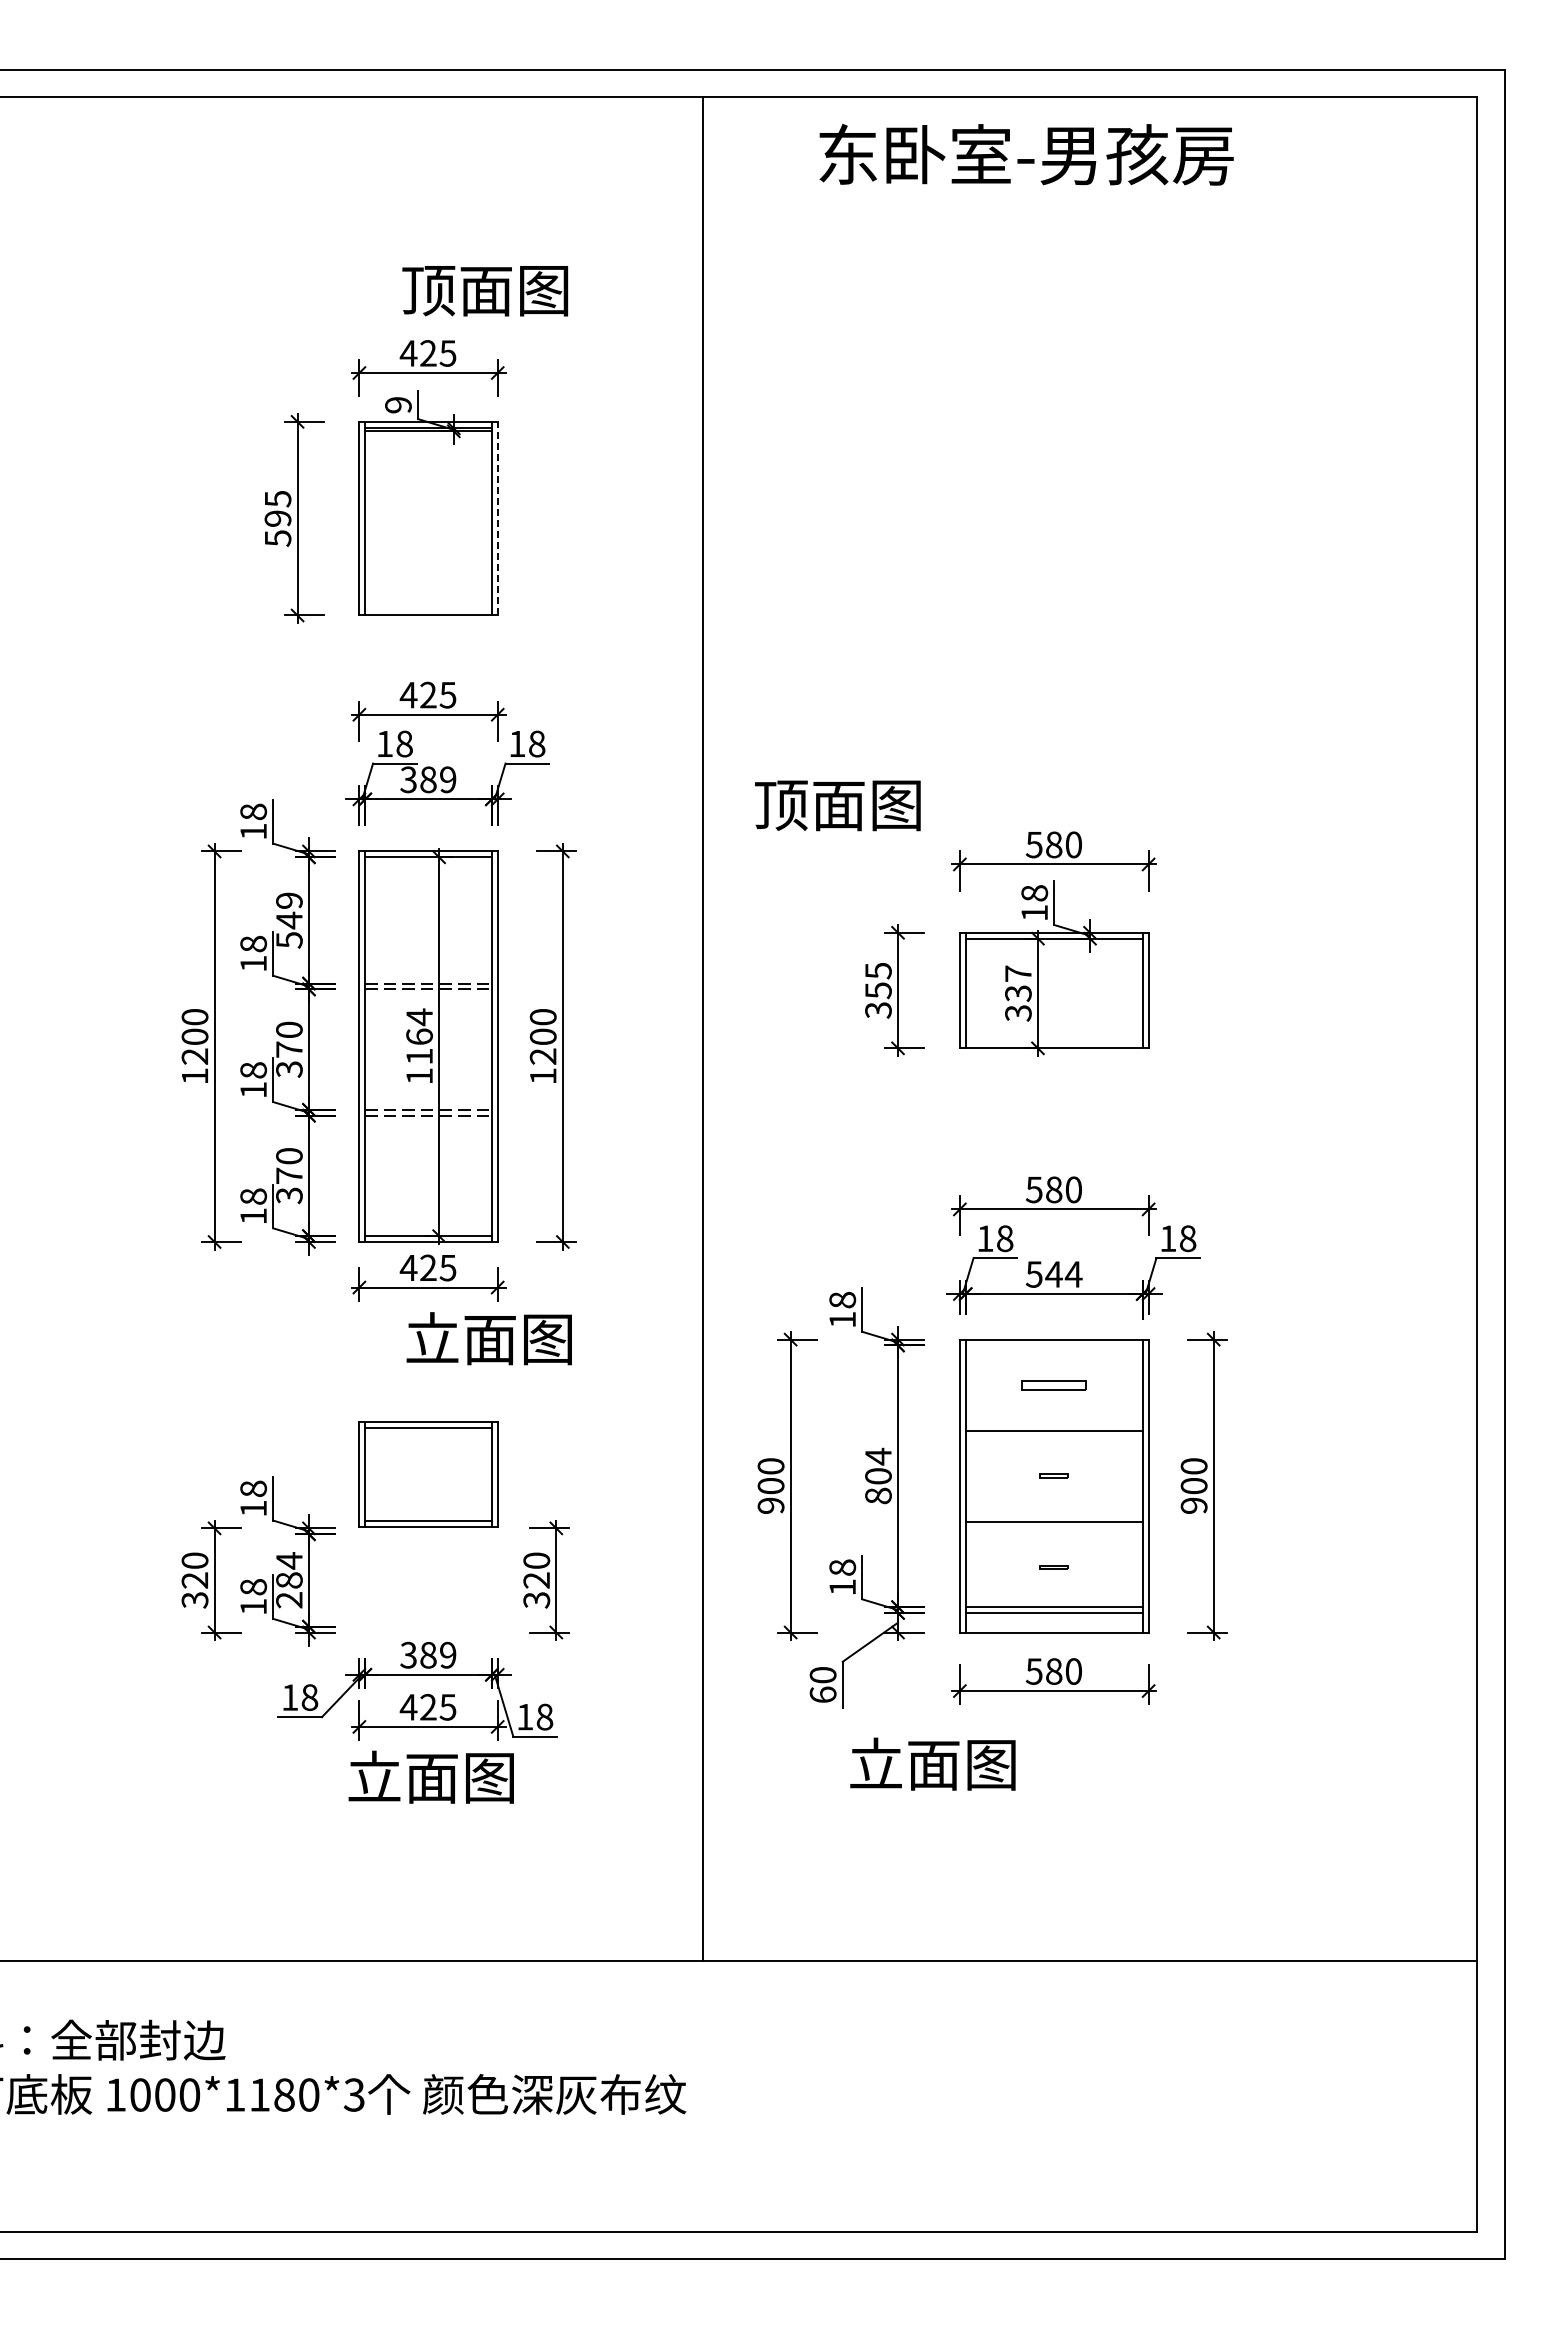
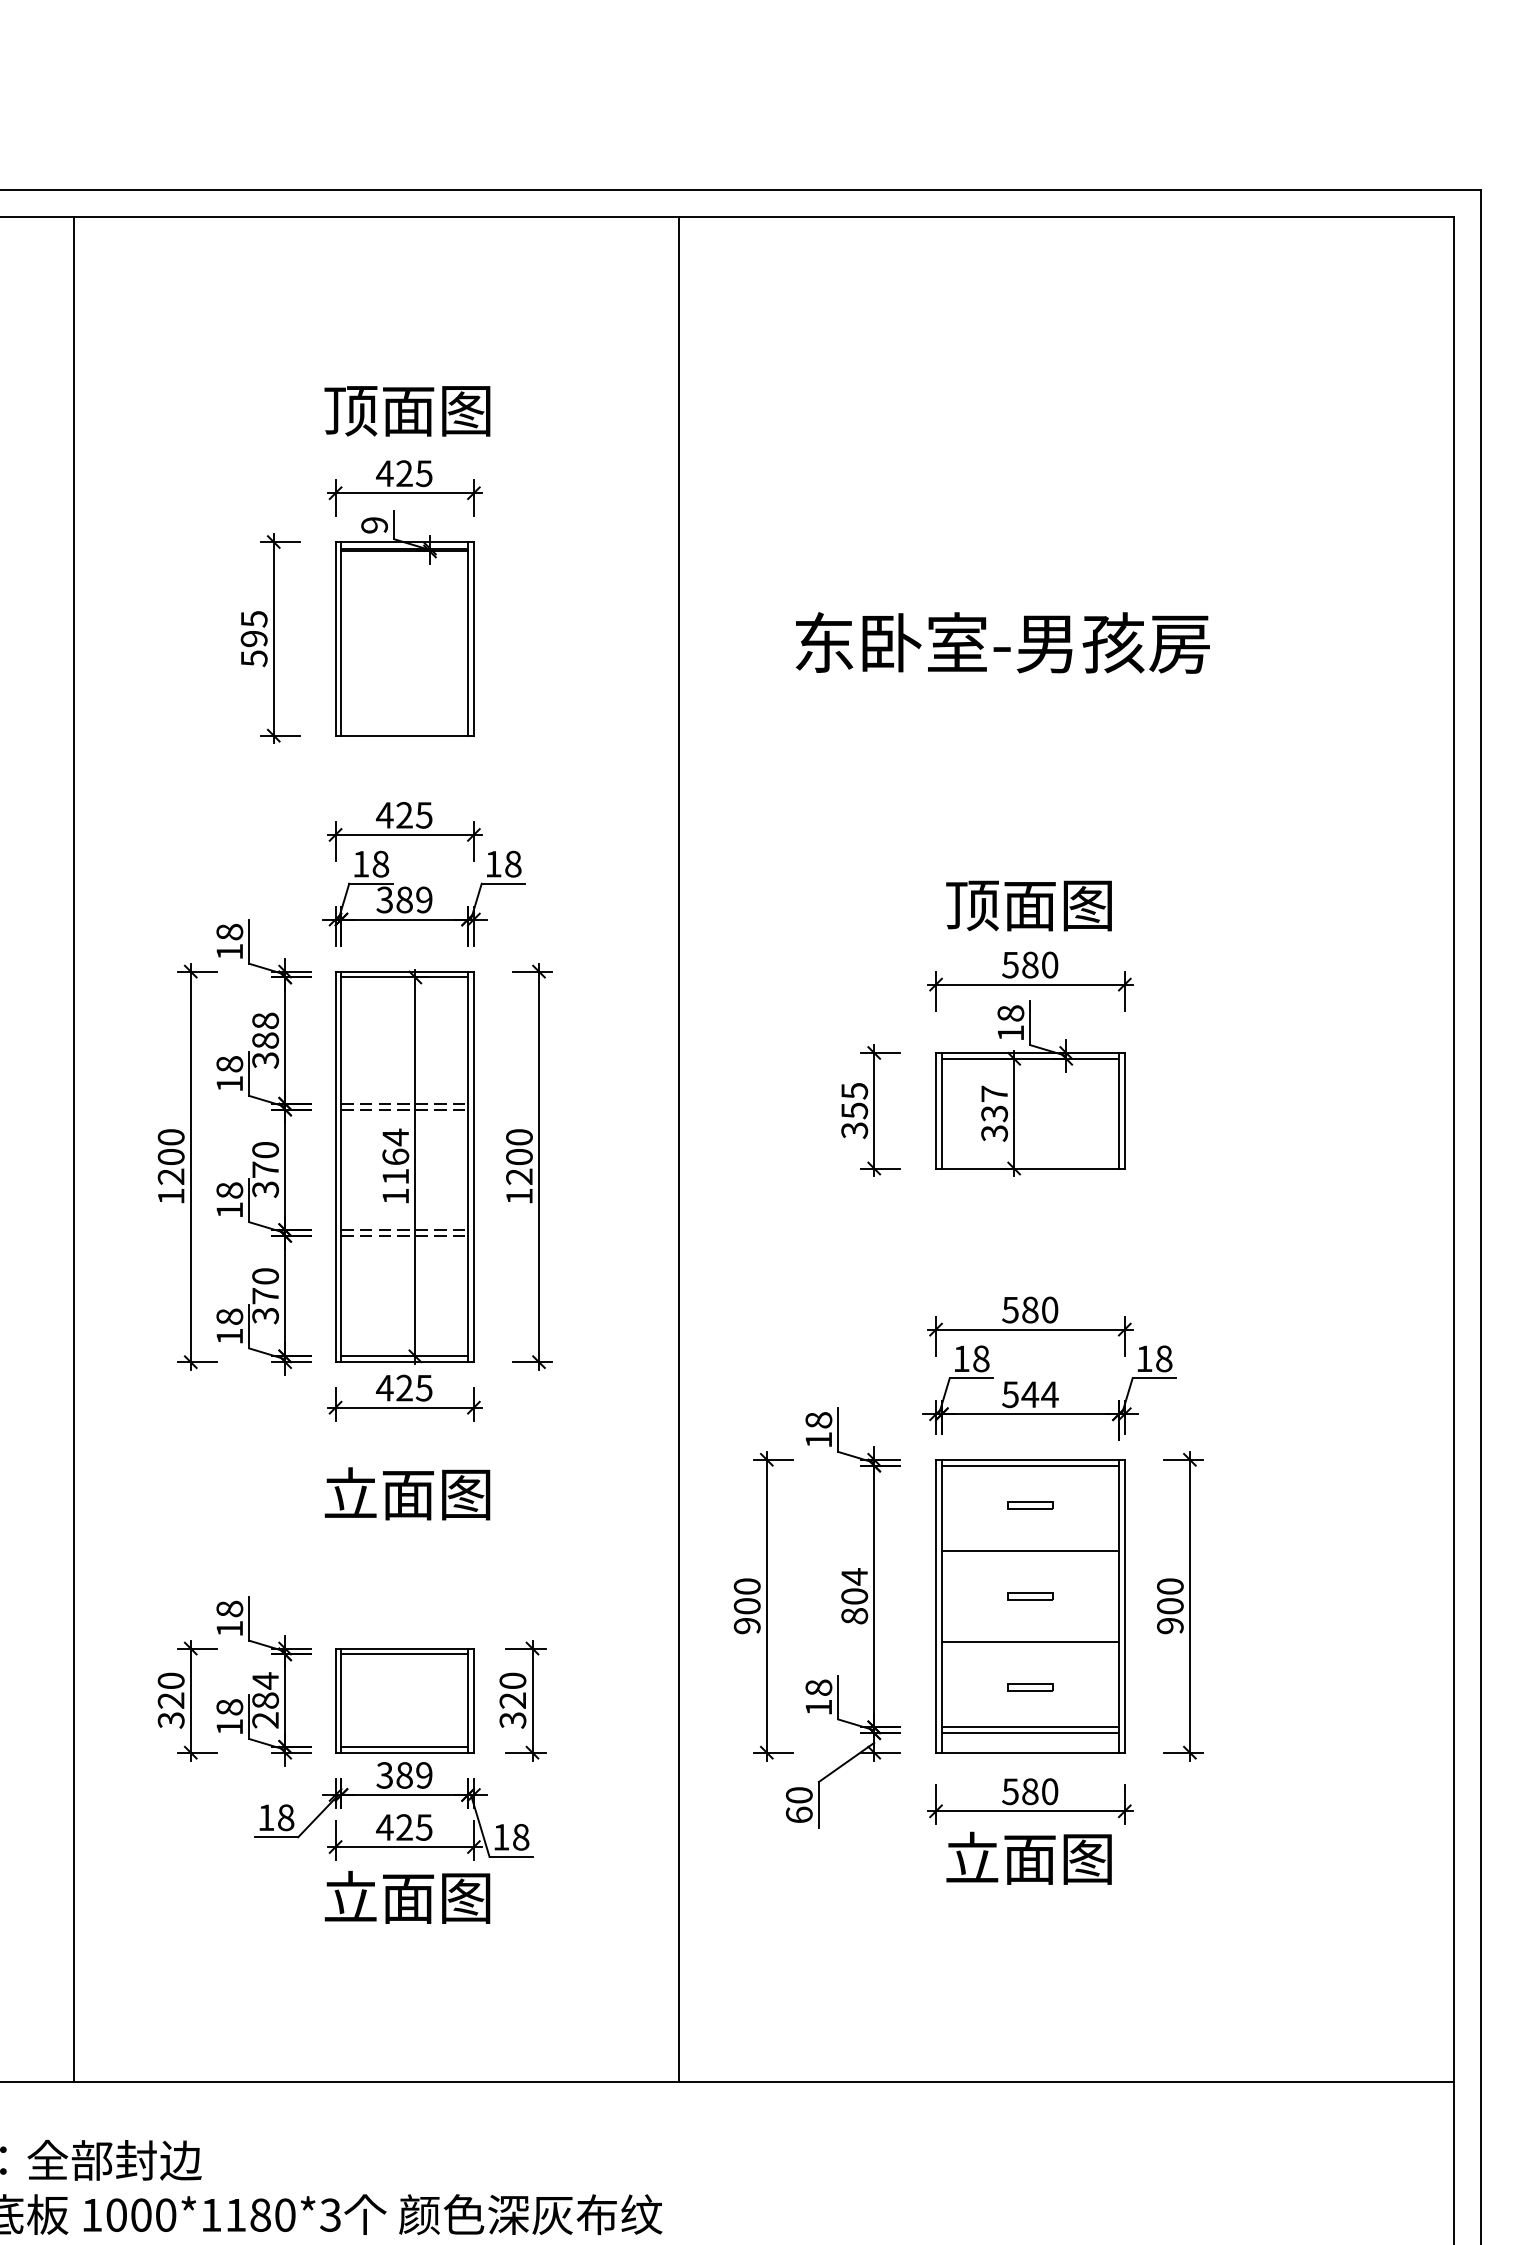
text: (1026, 154) -> (1002, 642), moved
text: (485, 291) -> (407, 411), moved
line: (497, 518) -> (473, 638), dashed -> solid
text: (837, 805) -> (1028, 905), moved
text: (289, 919) -> (265, 1039), 549 -> 388
line: (97, 1029) -> (73, 1149), added
text: (488, 1338) -> (406, 1493), moved
line: (1053, 1345) -> (1029, 1465), added
part: (1053, 1384) -> (1029, 1504), size x0.71
part: (428, 1474) -> (404, 1700), moved
part: (1053, 1476) -> (1029, 1596), size x1.67
part: (1053, 1567) -> (1029, 1687), size x1.67
text: (932, 1763) -> (1028, 1857), moved

